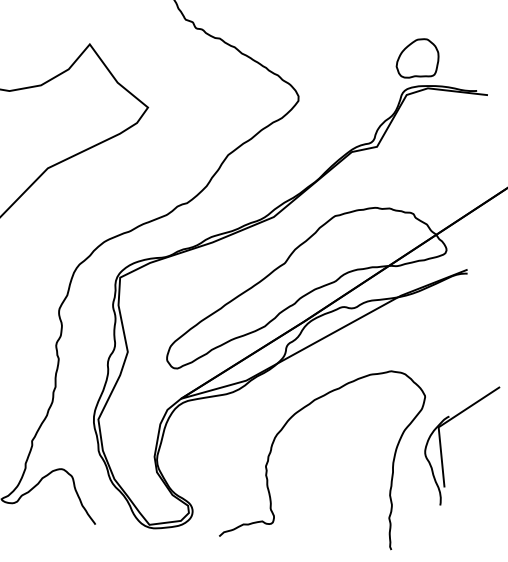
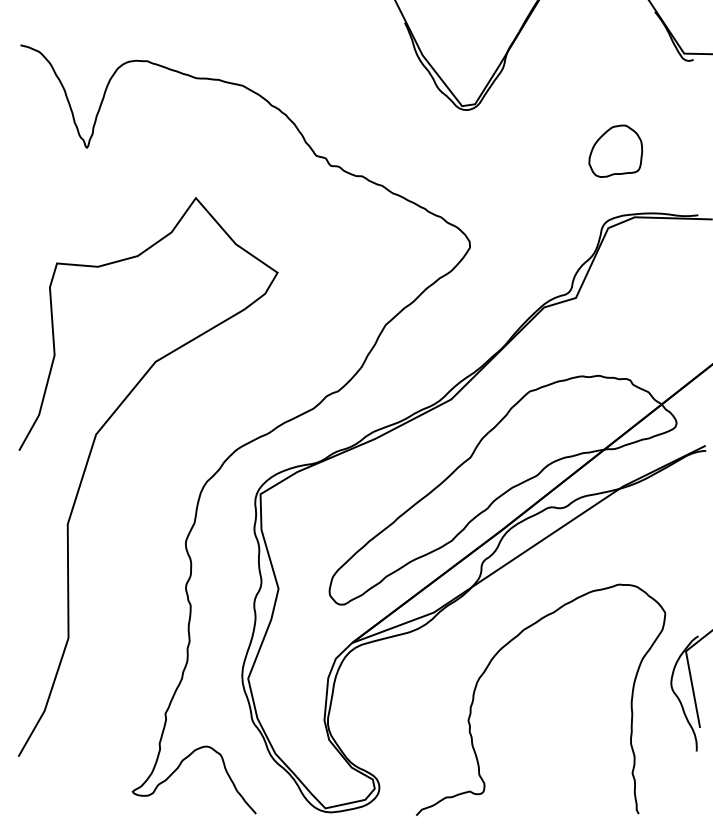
part: (417, 58) -> (615, 150), moved

